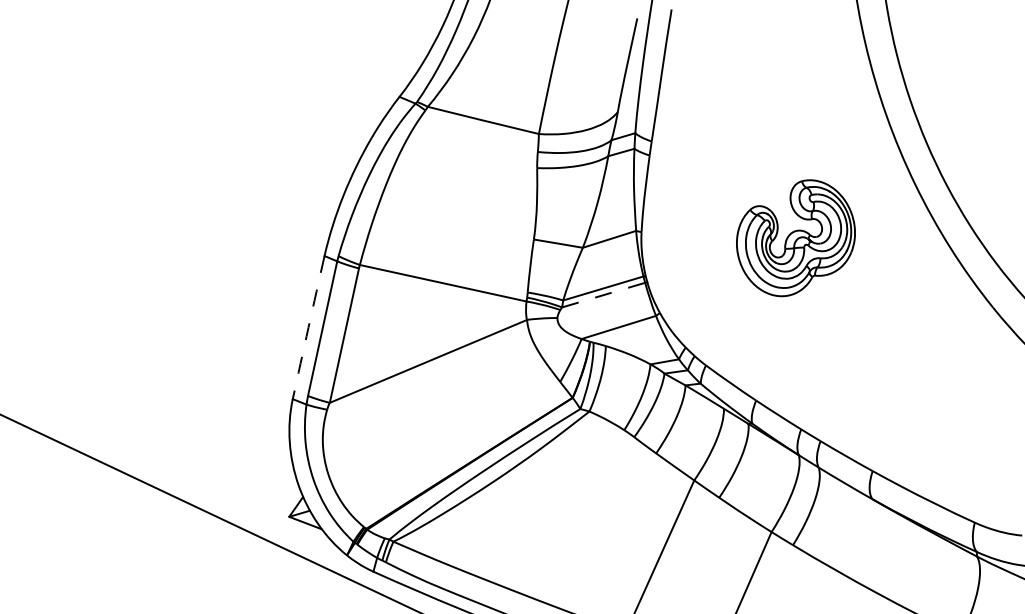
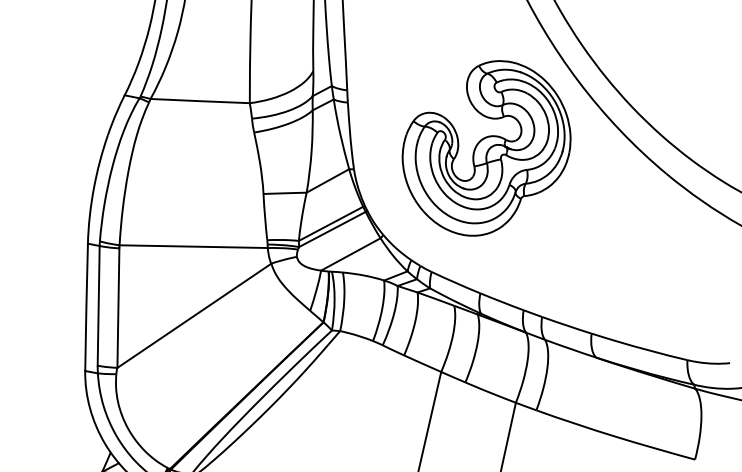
part: (795, 237) -> (486, 147), size x1.67
line: (604, 294) -> (333, 228), dashed -> solid
arc: (308, 327) -> (86, 307), dashed -> solid

